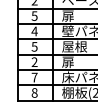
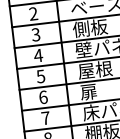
text: (34, 15) -> (35, 33), 5 -> 3
text: (74, 15) -> (89, 27), 扉 -> 側板
text: (34, 62) -> (43, 97), 2 -> 6

